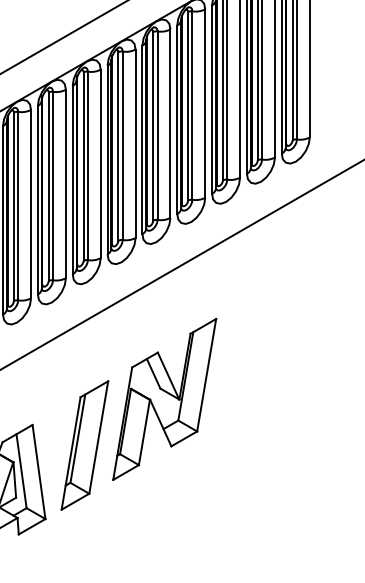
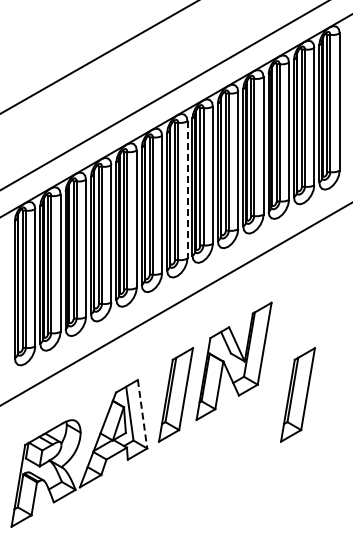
line: (100, 163) -> (187, 189), solid -> dashed
part: (251, 444) -> (297, 394), added
line: (38, 472) -> (142, 414), solid -> dashed

